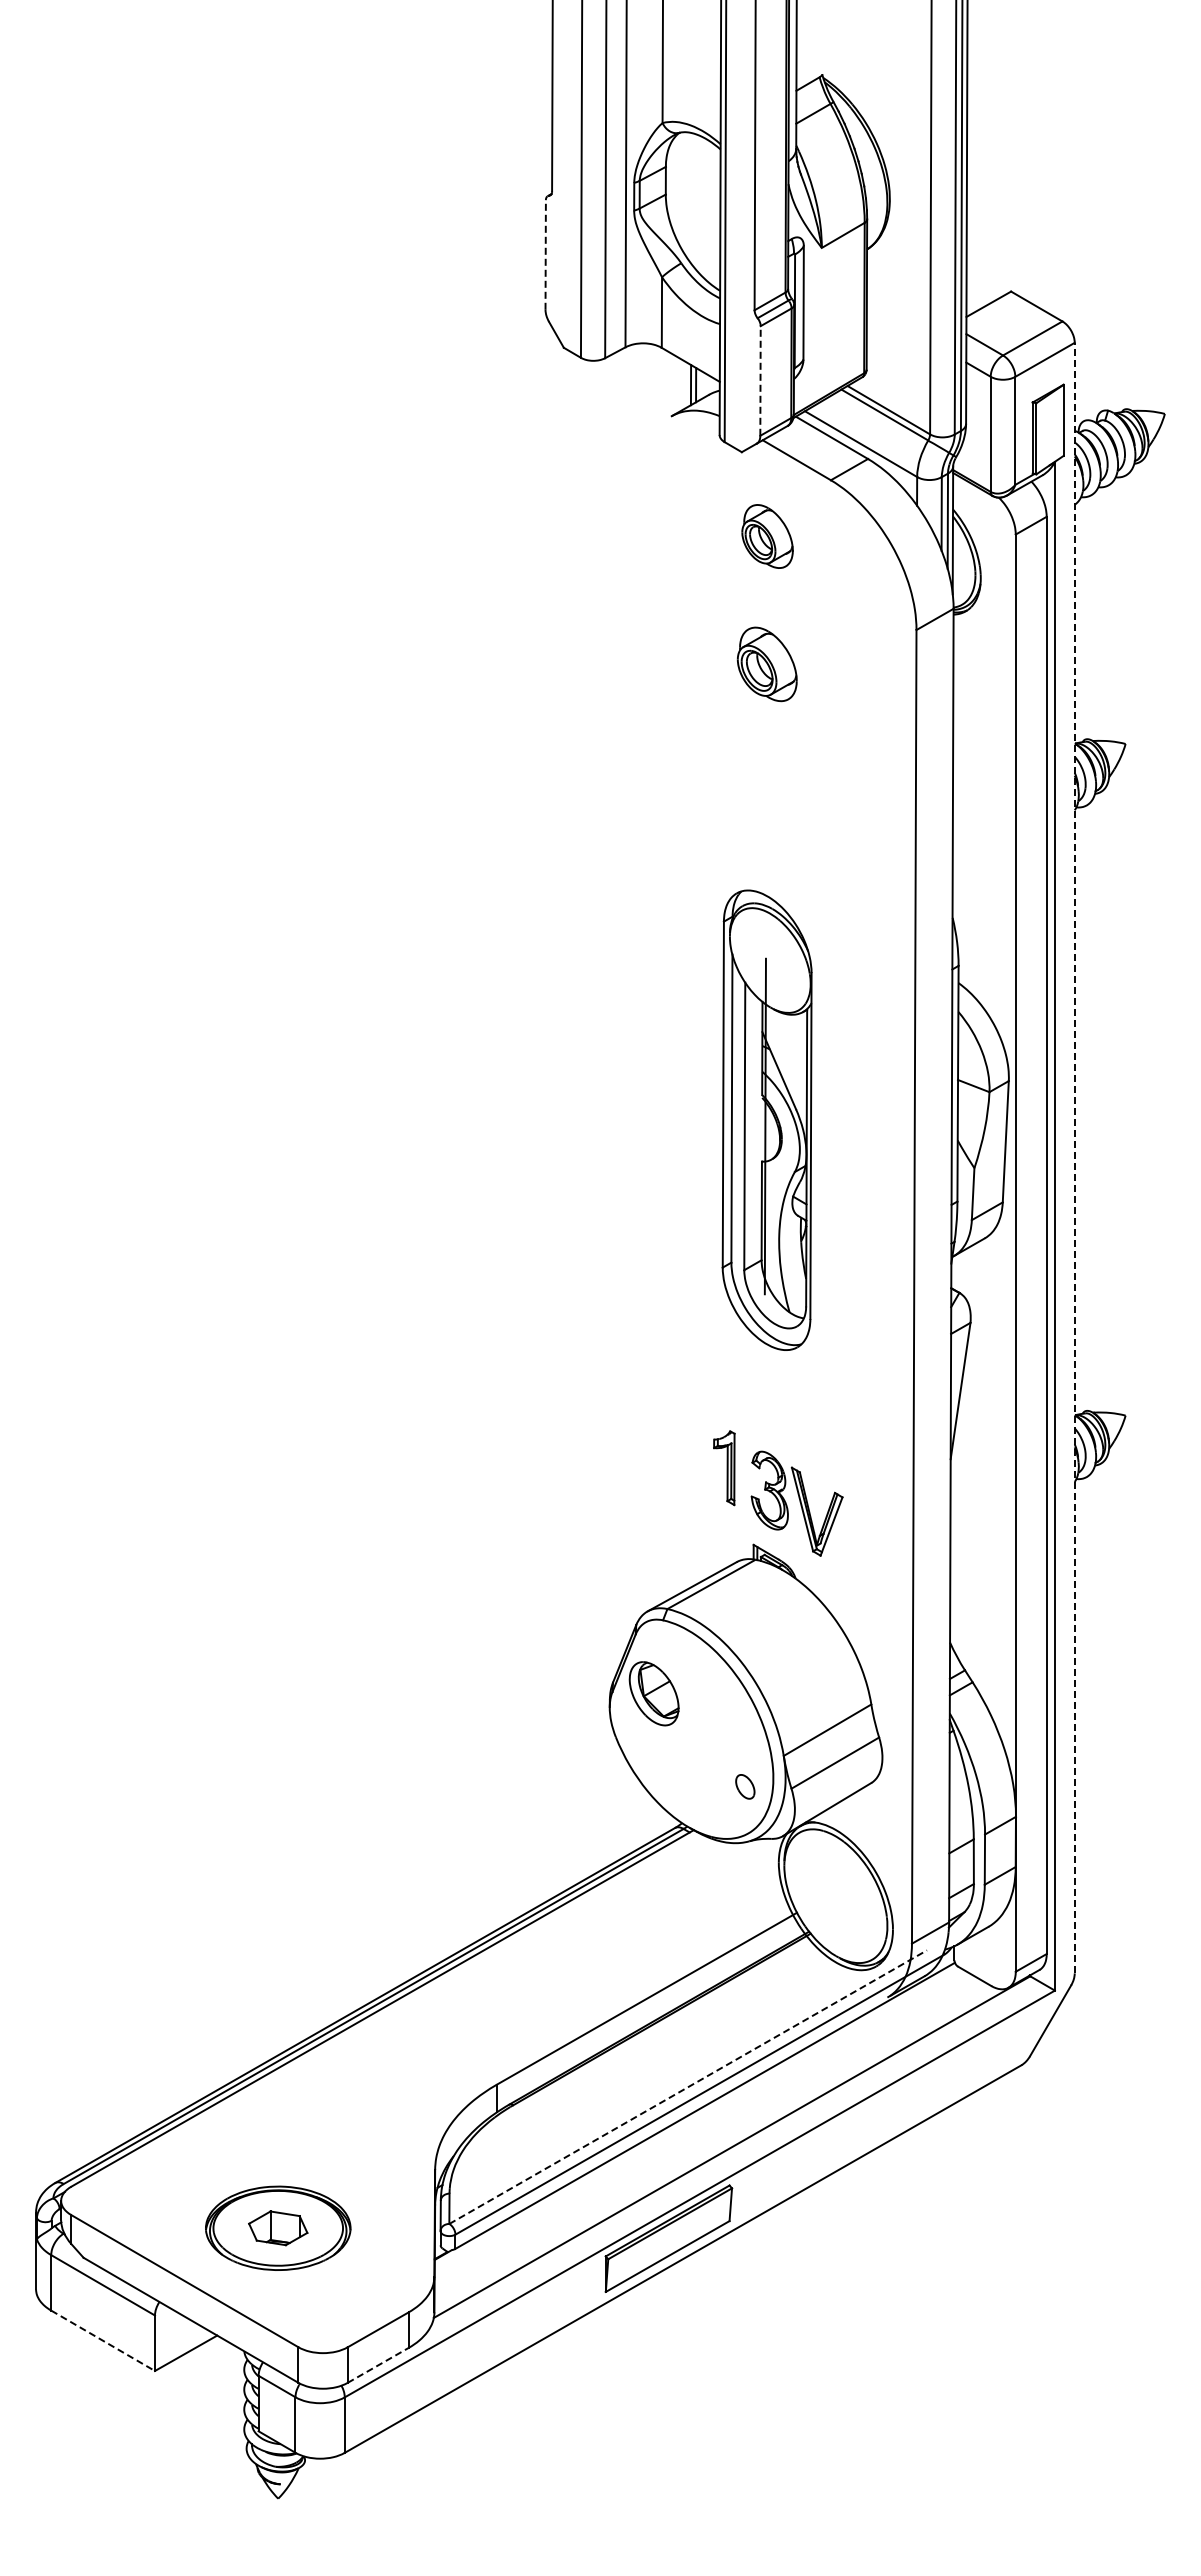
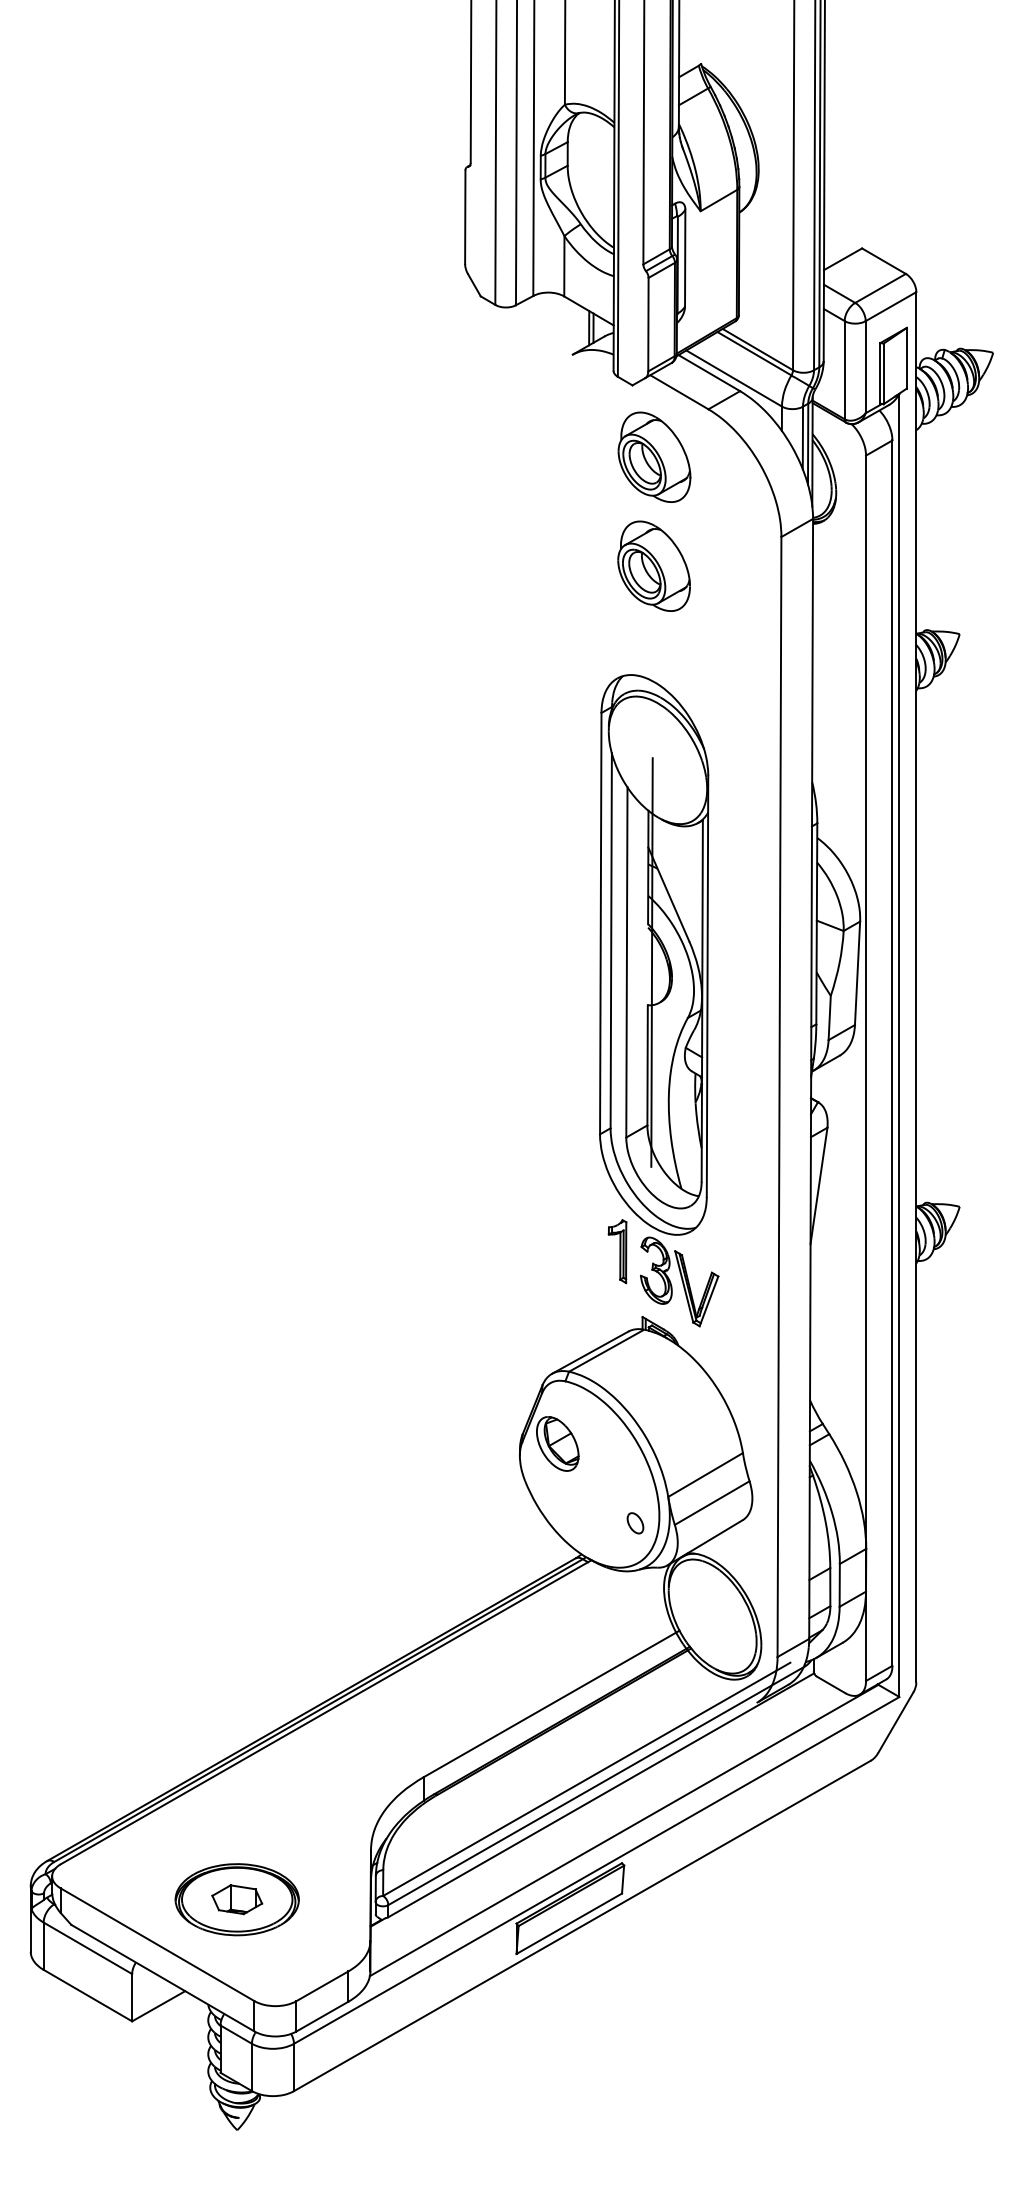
line: (545, 255) -> (465, 217), dashed -> solid
line: (760, 380) -> (648, 324), dashed -> solid
part: (767, 536) -> (654, 457), size x1.67
part: (767, 664) -> (654, 566), size x1.43
part: (766, 1120) -> (653, 955), size x1.43
line: (1074, 1157) -> (916, 986), dashed -> solid
line: (688, 2086) -> (587, 1778), dashed -> solid
line: (103, 2341) -> (88, 1996), dashed -> solid
line: (378, 2365) -> (322, 2016), dashed -> solid

